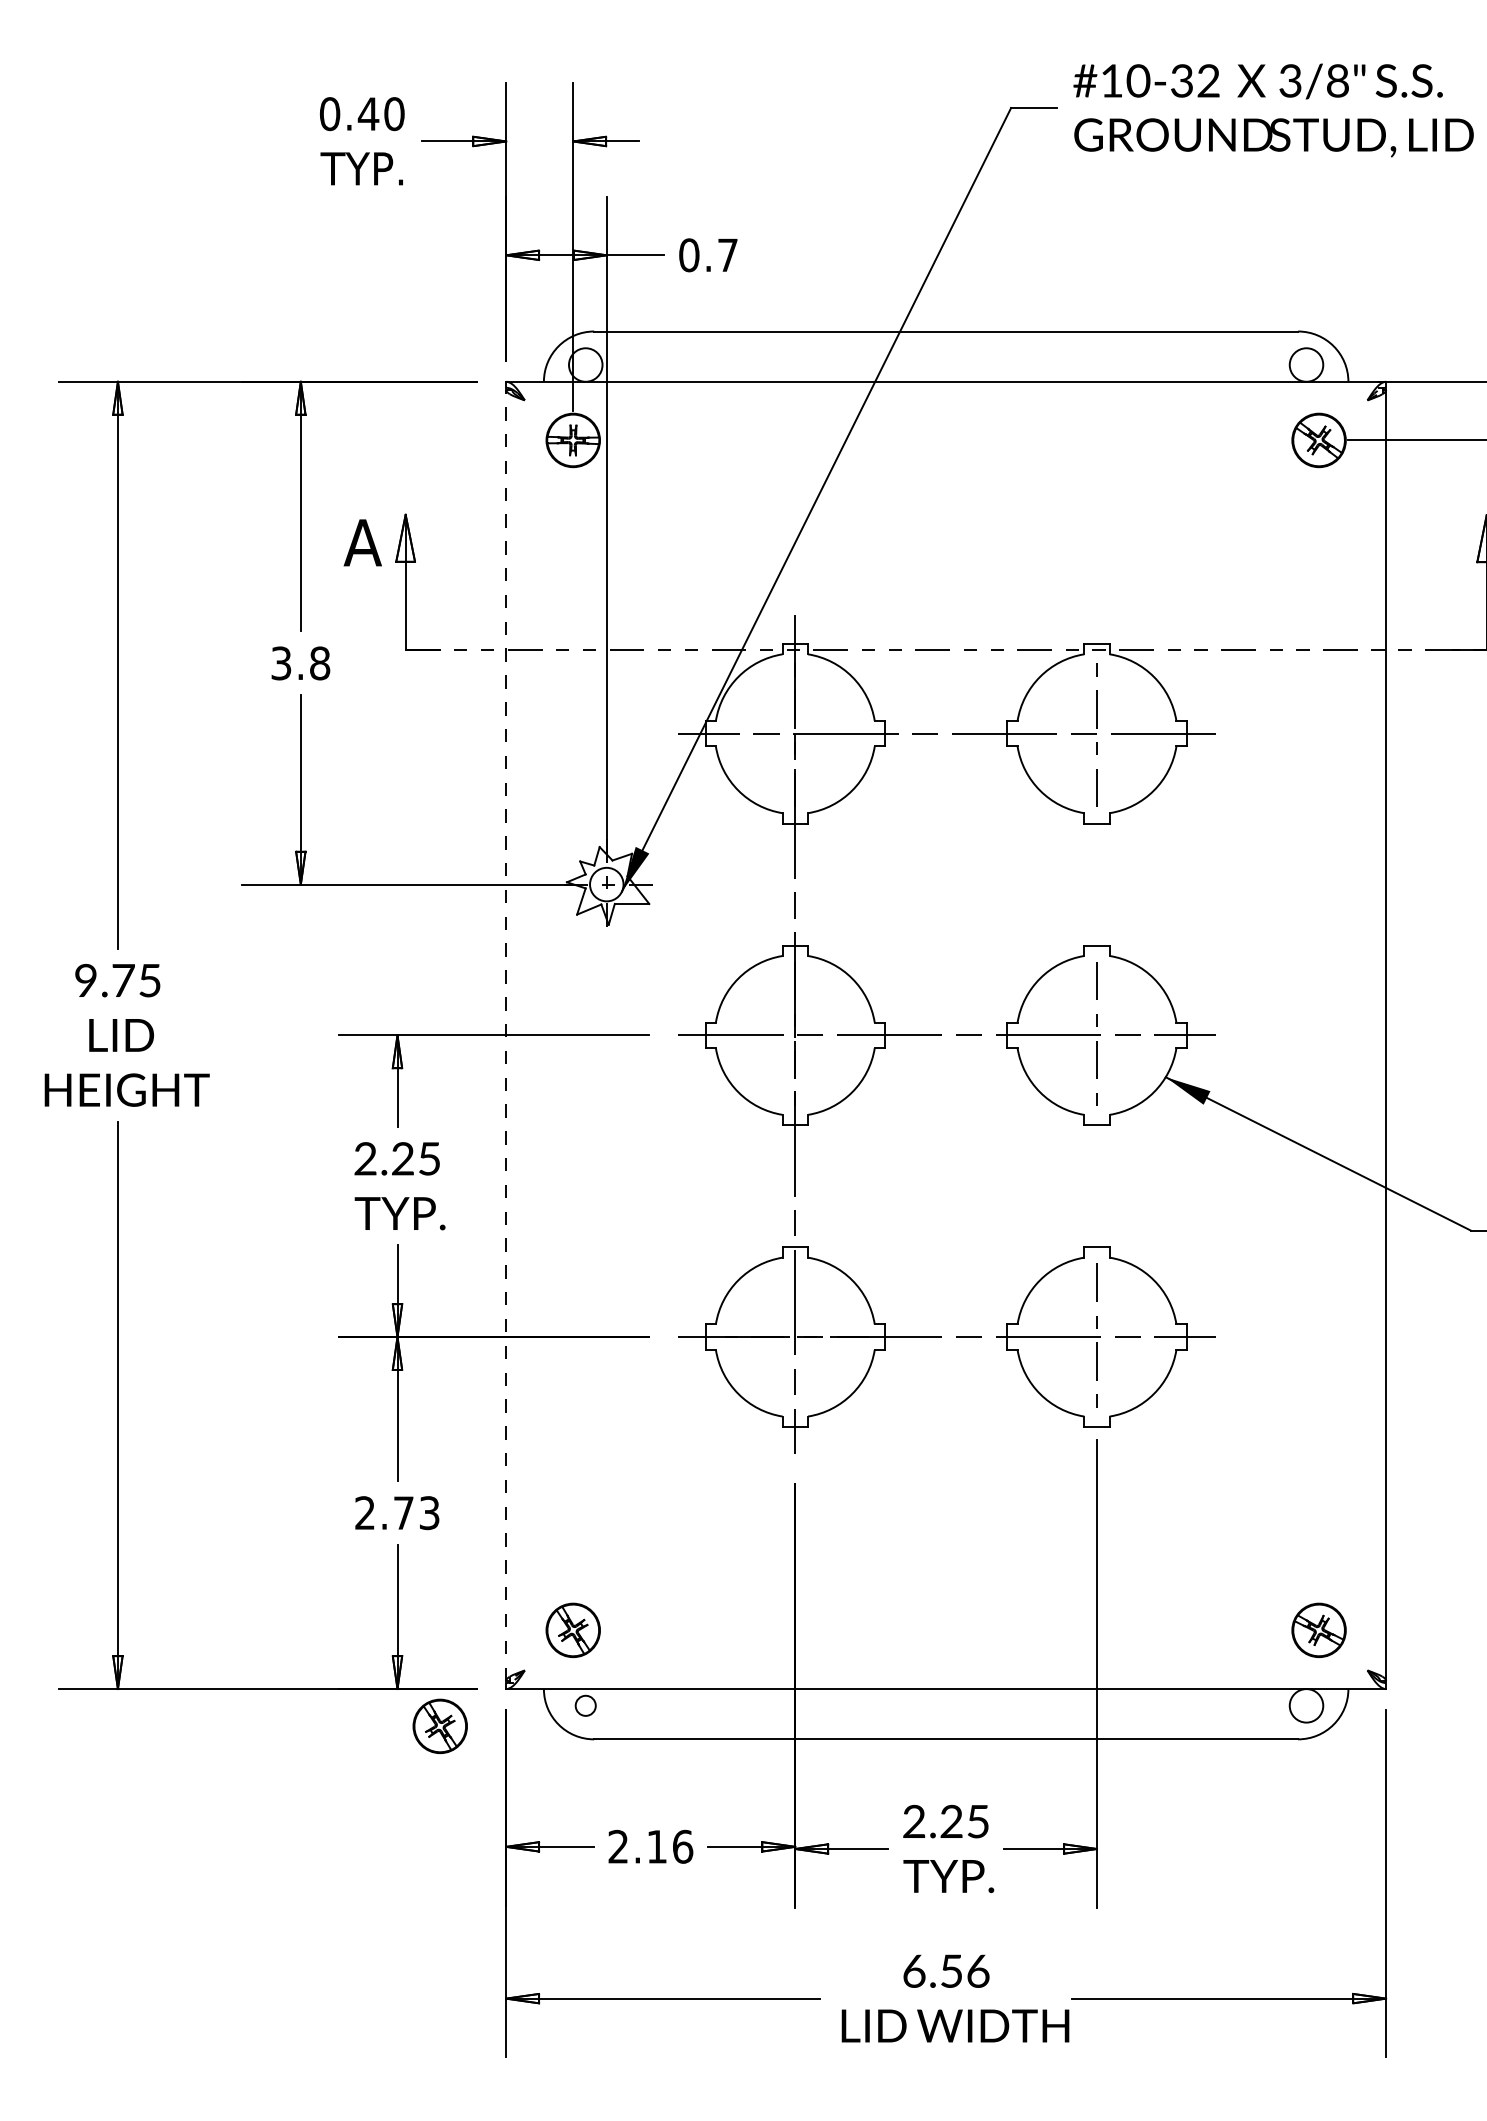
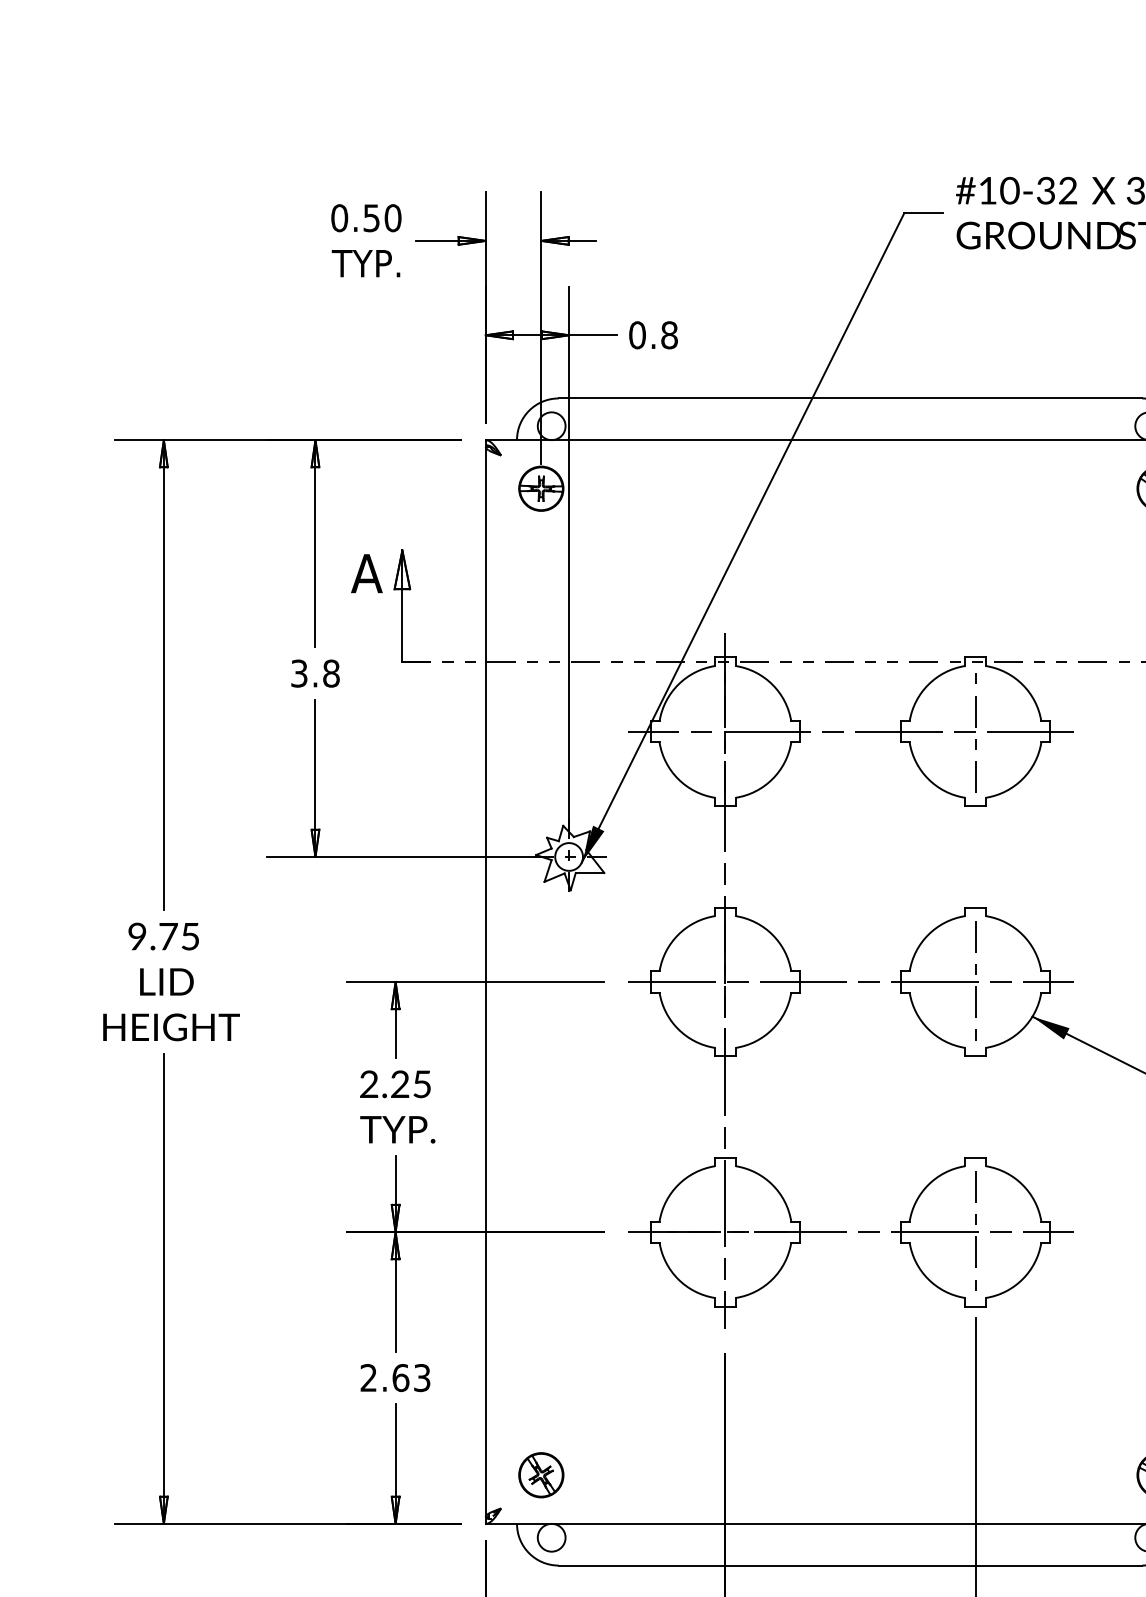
text: (368, 114) -> (371, 218), 0.40 -> 0.50
text: (728, 255) -> (670, 335), 0.7 -> 0.8
line: (506, 1034) -> (485, 981), dashed -> solid
text: (403, 1513) -> (400, 1378), 2.73 -> 2.63
circle: (585, 1705) -> (551, 1537), size x1.67
part: (439, 1726) -> (430, 1554), removed

